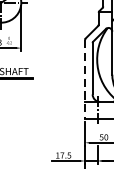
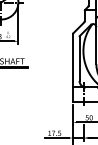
line: (85, 79) -> (73, 68), dashed -> solid

